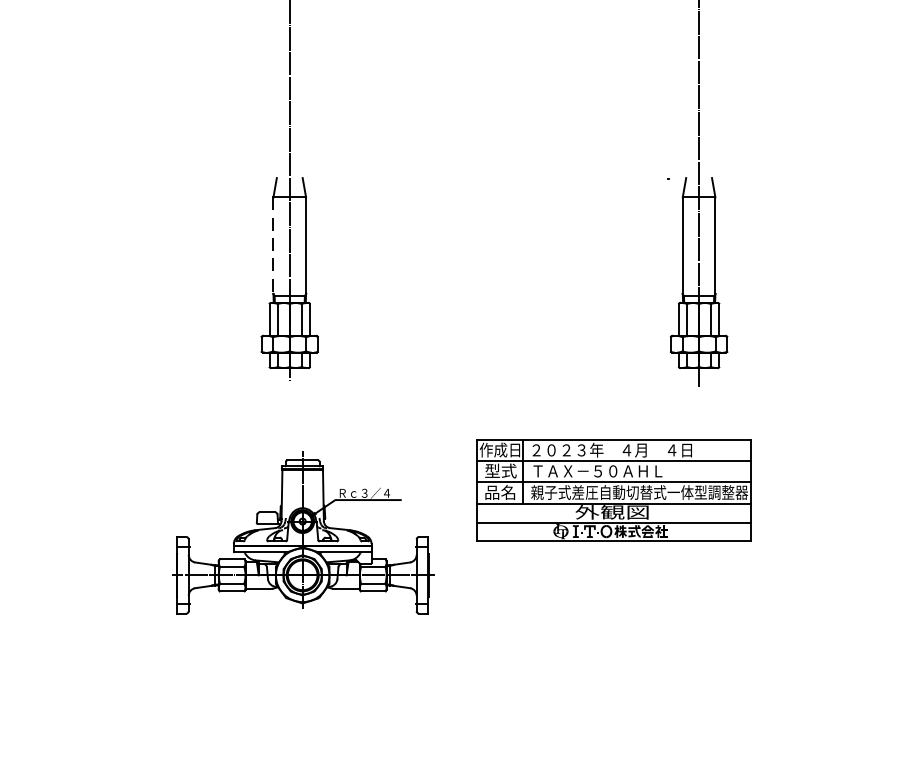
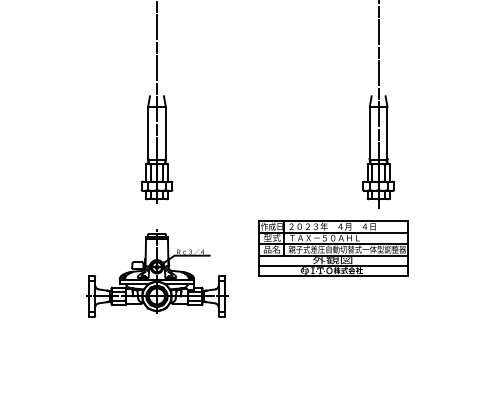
line: (274, 246) -> (148, 133), dashed -> solid
part: (613, 490) -> (333, 248), moved
part: (303, 533) -> (157, 273), moved

